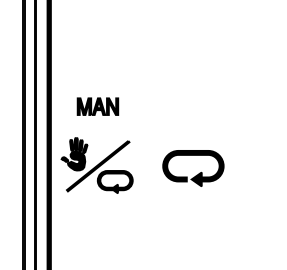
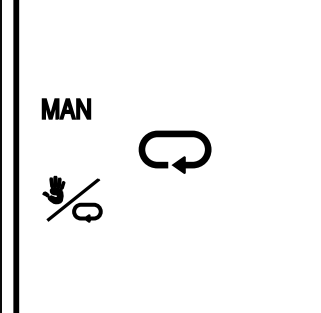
part: (97, 106) -> (65, 108), moved
part: (96, 165) -> (71, 199), size x0.7
part: (198, 173) -> (181, 158), moved

